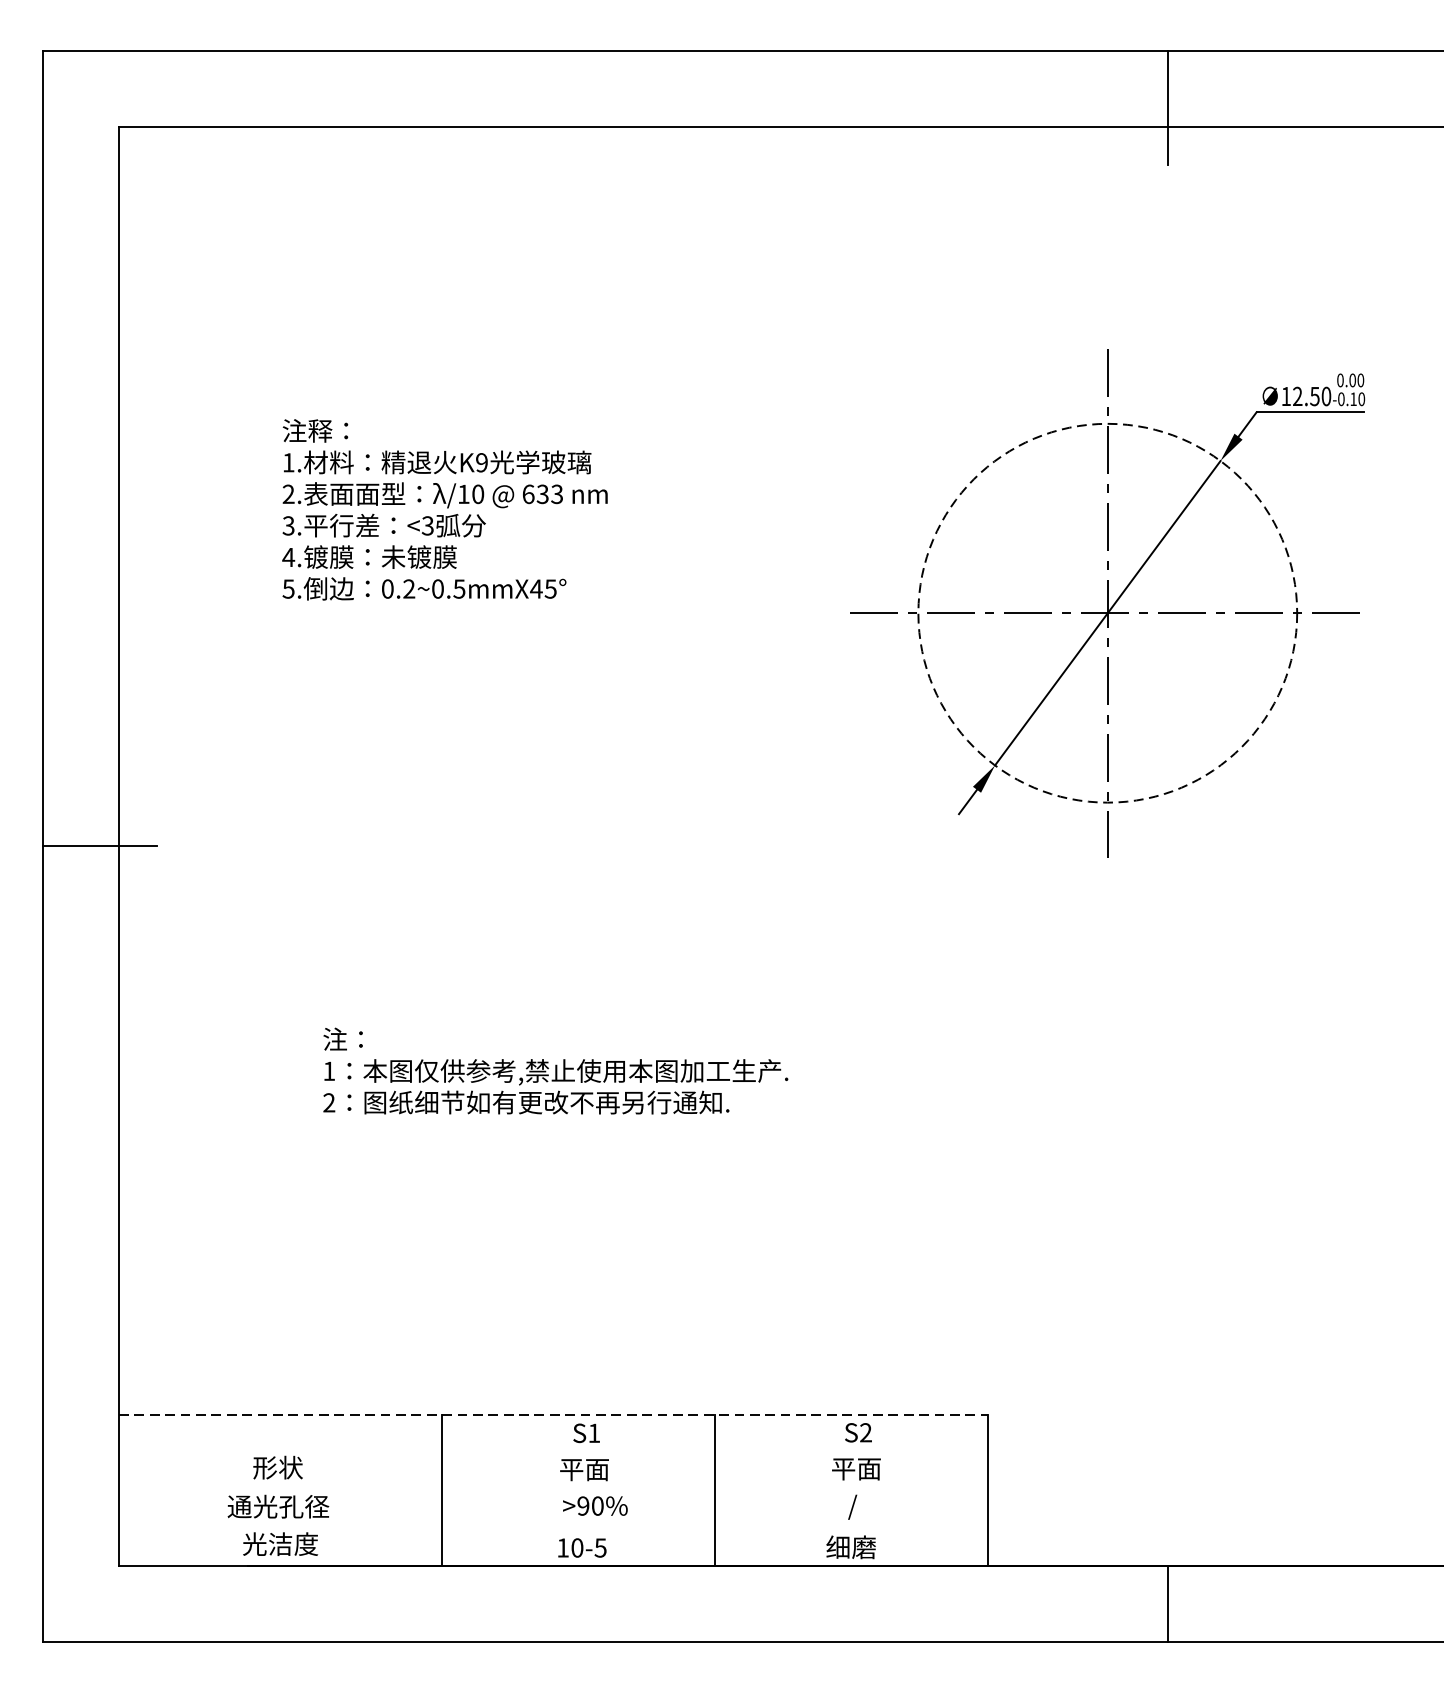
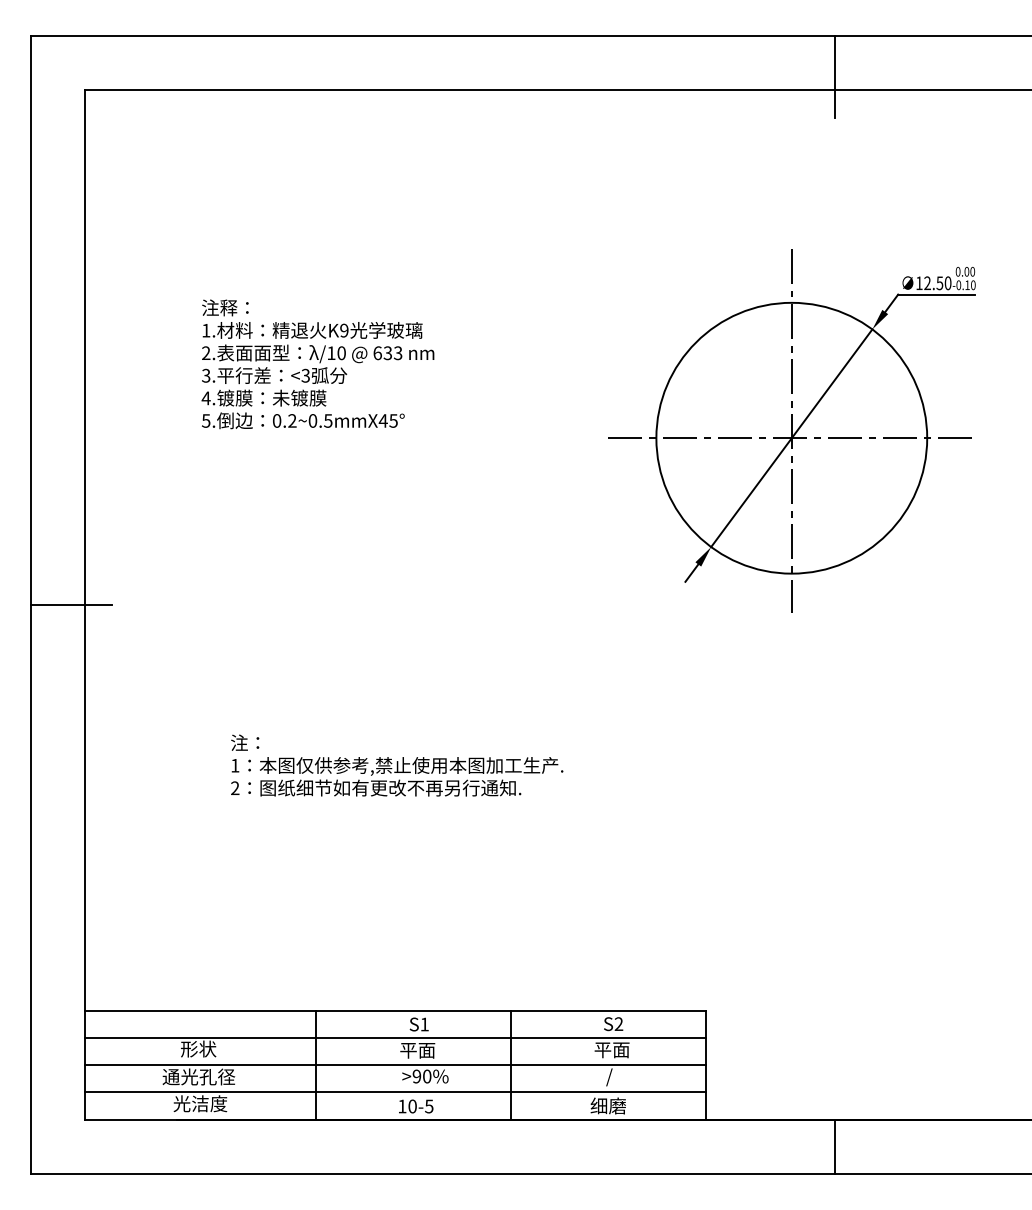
circle: (1107, 612) -> (791, 437), dashed -> solid
line: (553, 1415) -> (395, 1011), dashed -> solid
line: (552, 1452) -> (394, 1038), added
line: (552, 1490) -> (394, 1065), added
line: (552, 1528) -> (394, 1092), added

